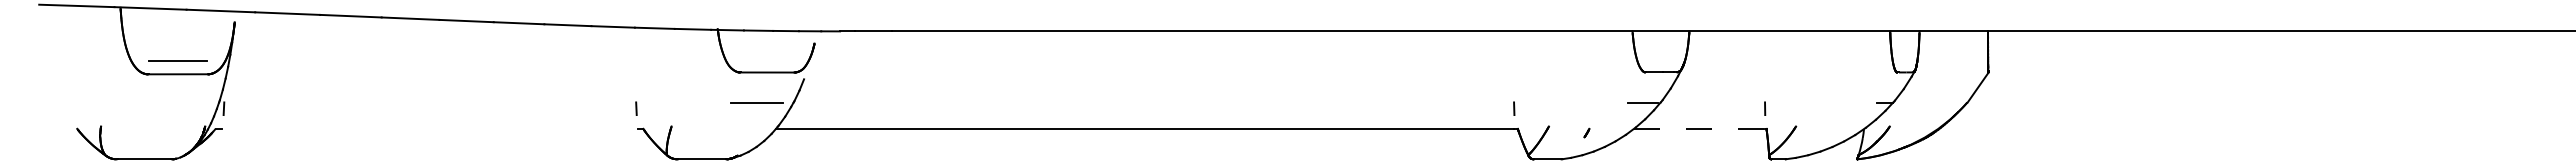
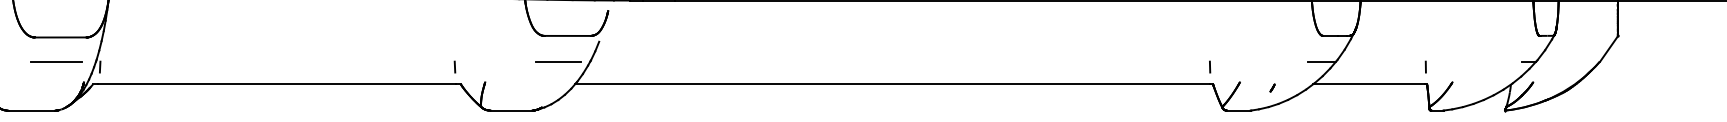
line: (177, 60) -> (55, 61), moved
line: (429, 128) -> (276, 84), added
line: (1699, 128) -> (1369, 84), dashed -> solid

